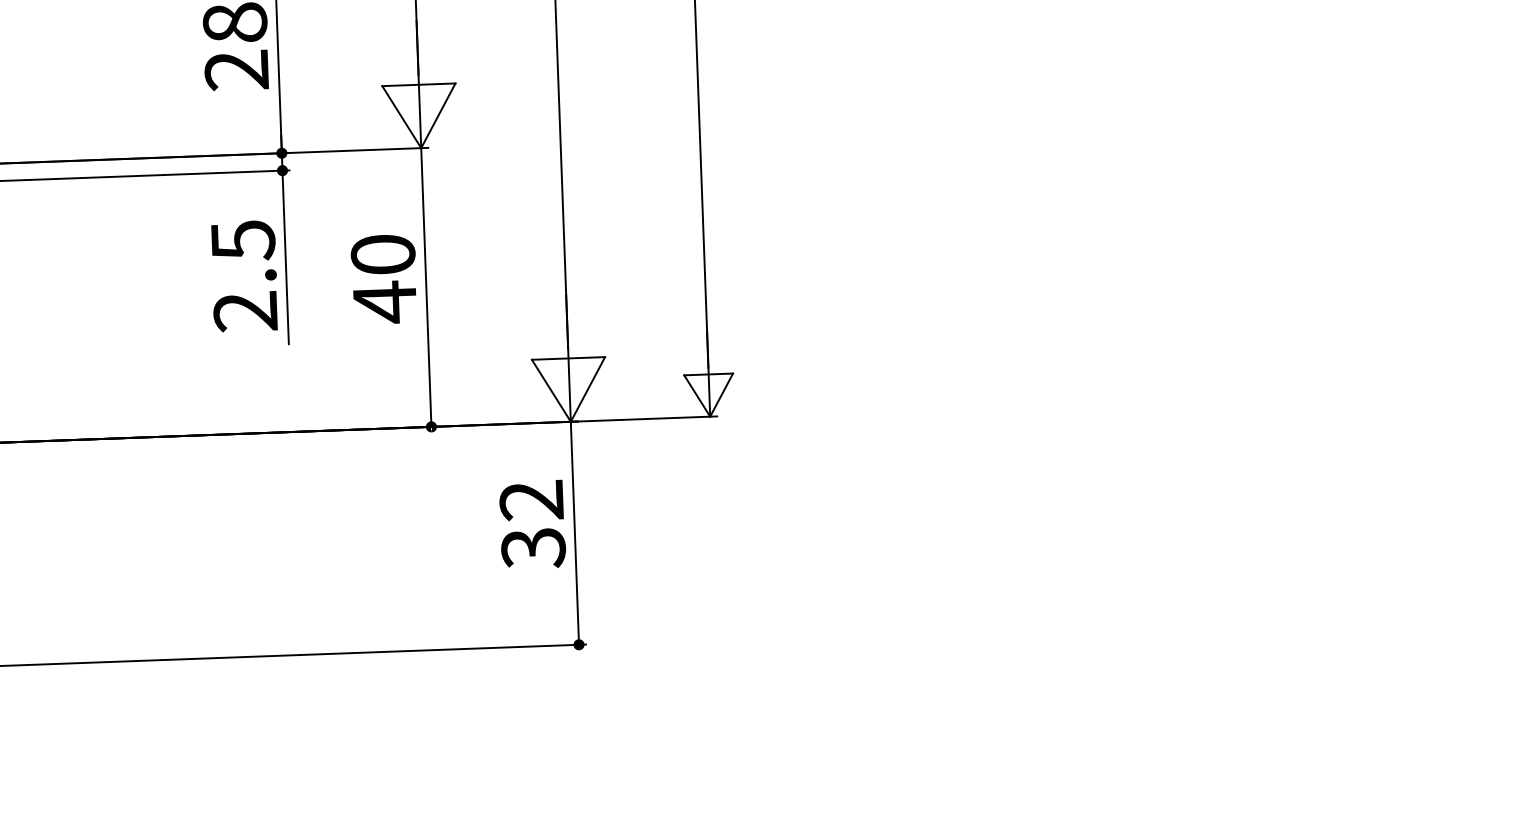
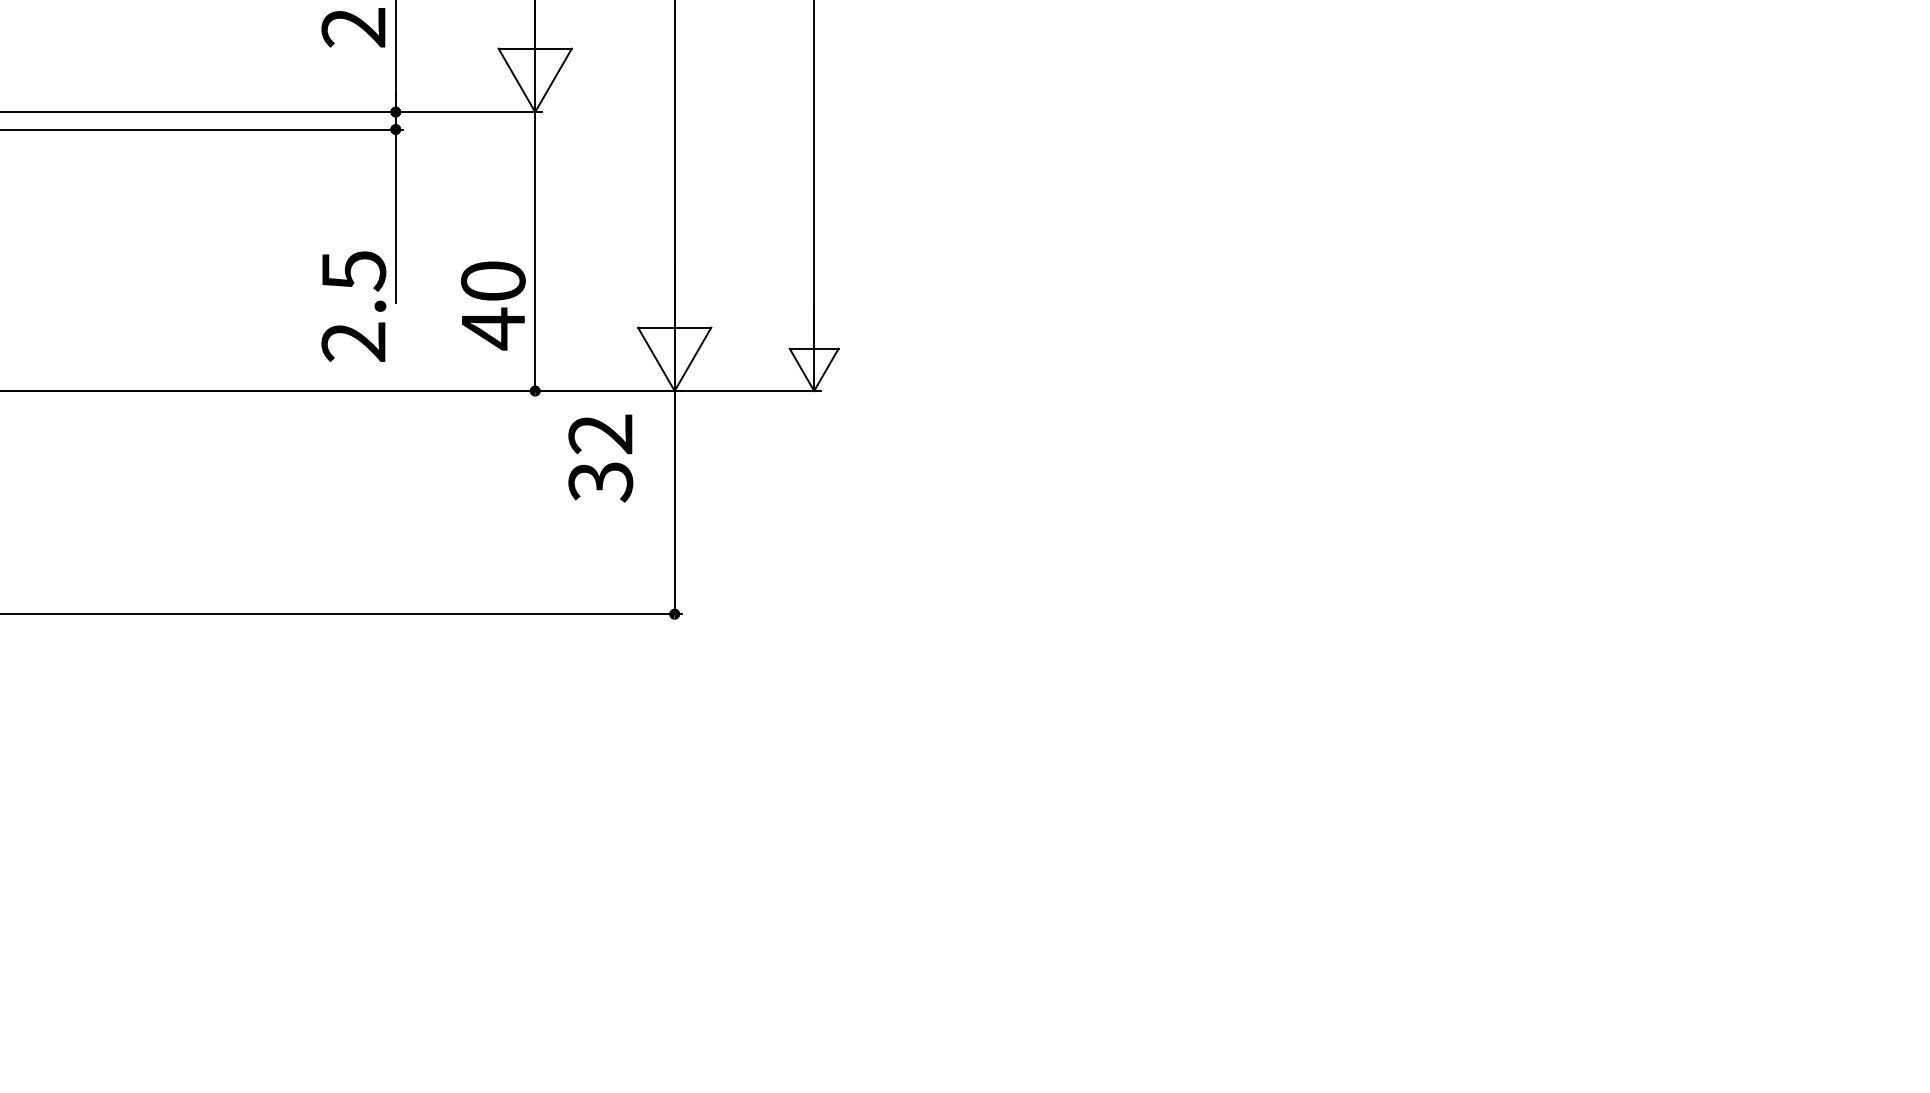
text: (244, 276) -> (353, 306), moved
text: (384, 278) -> (493, 305), moved
text: (532, 524) -> (600, 458), moved

